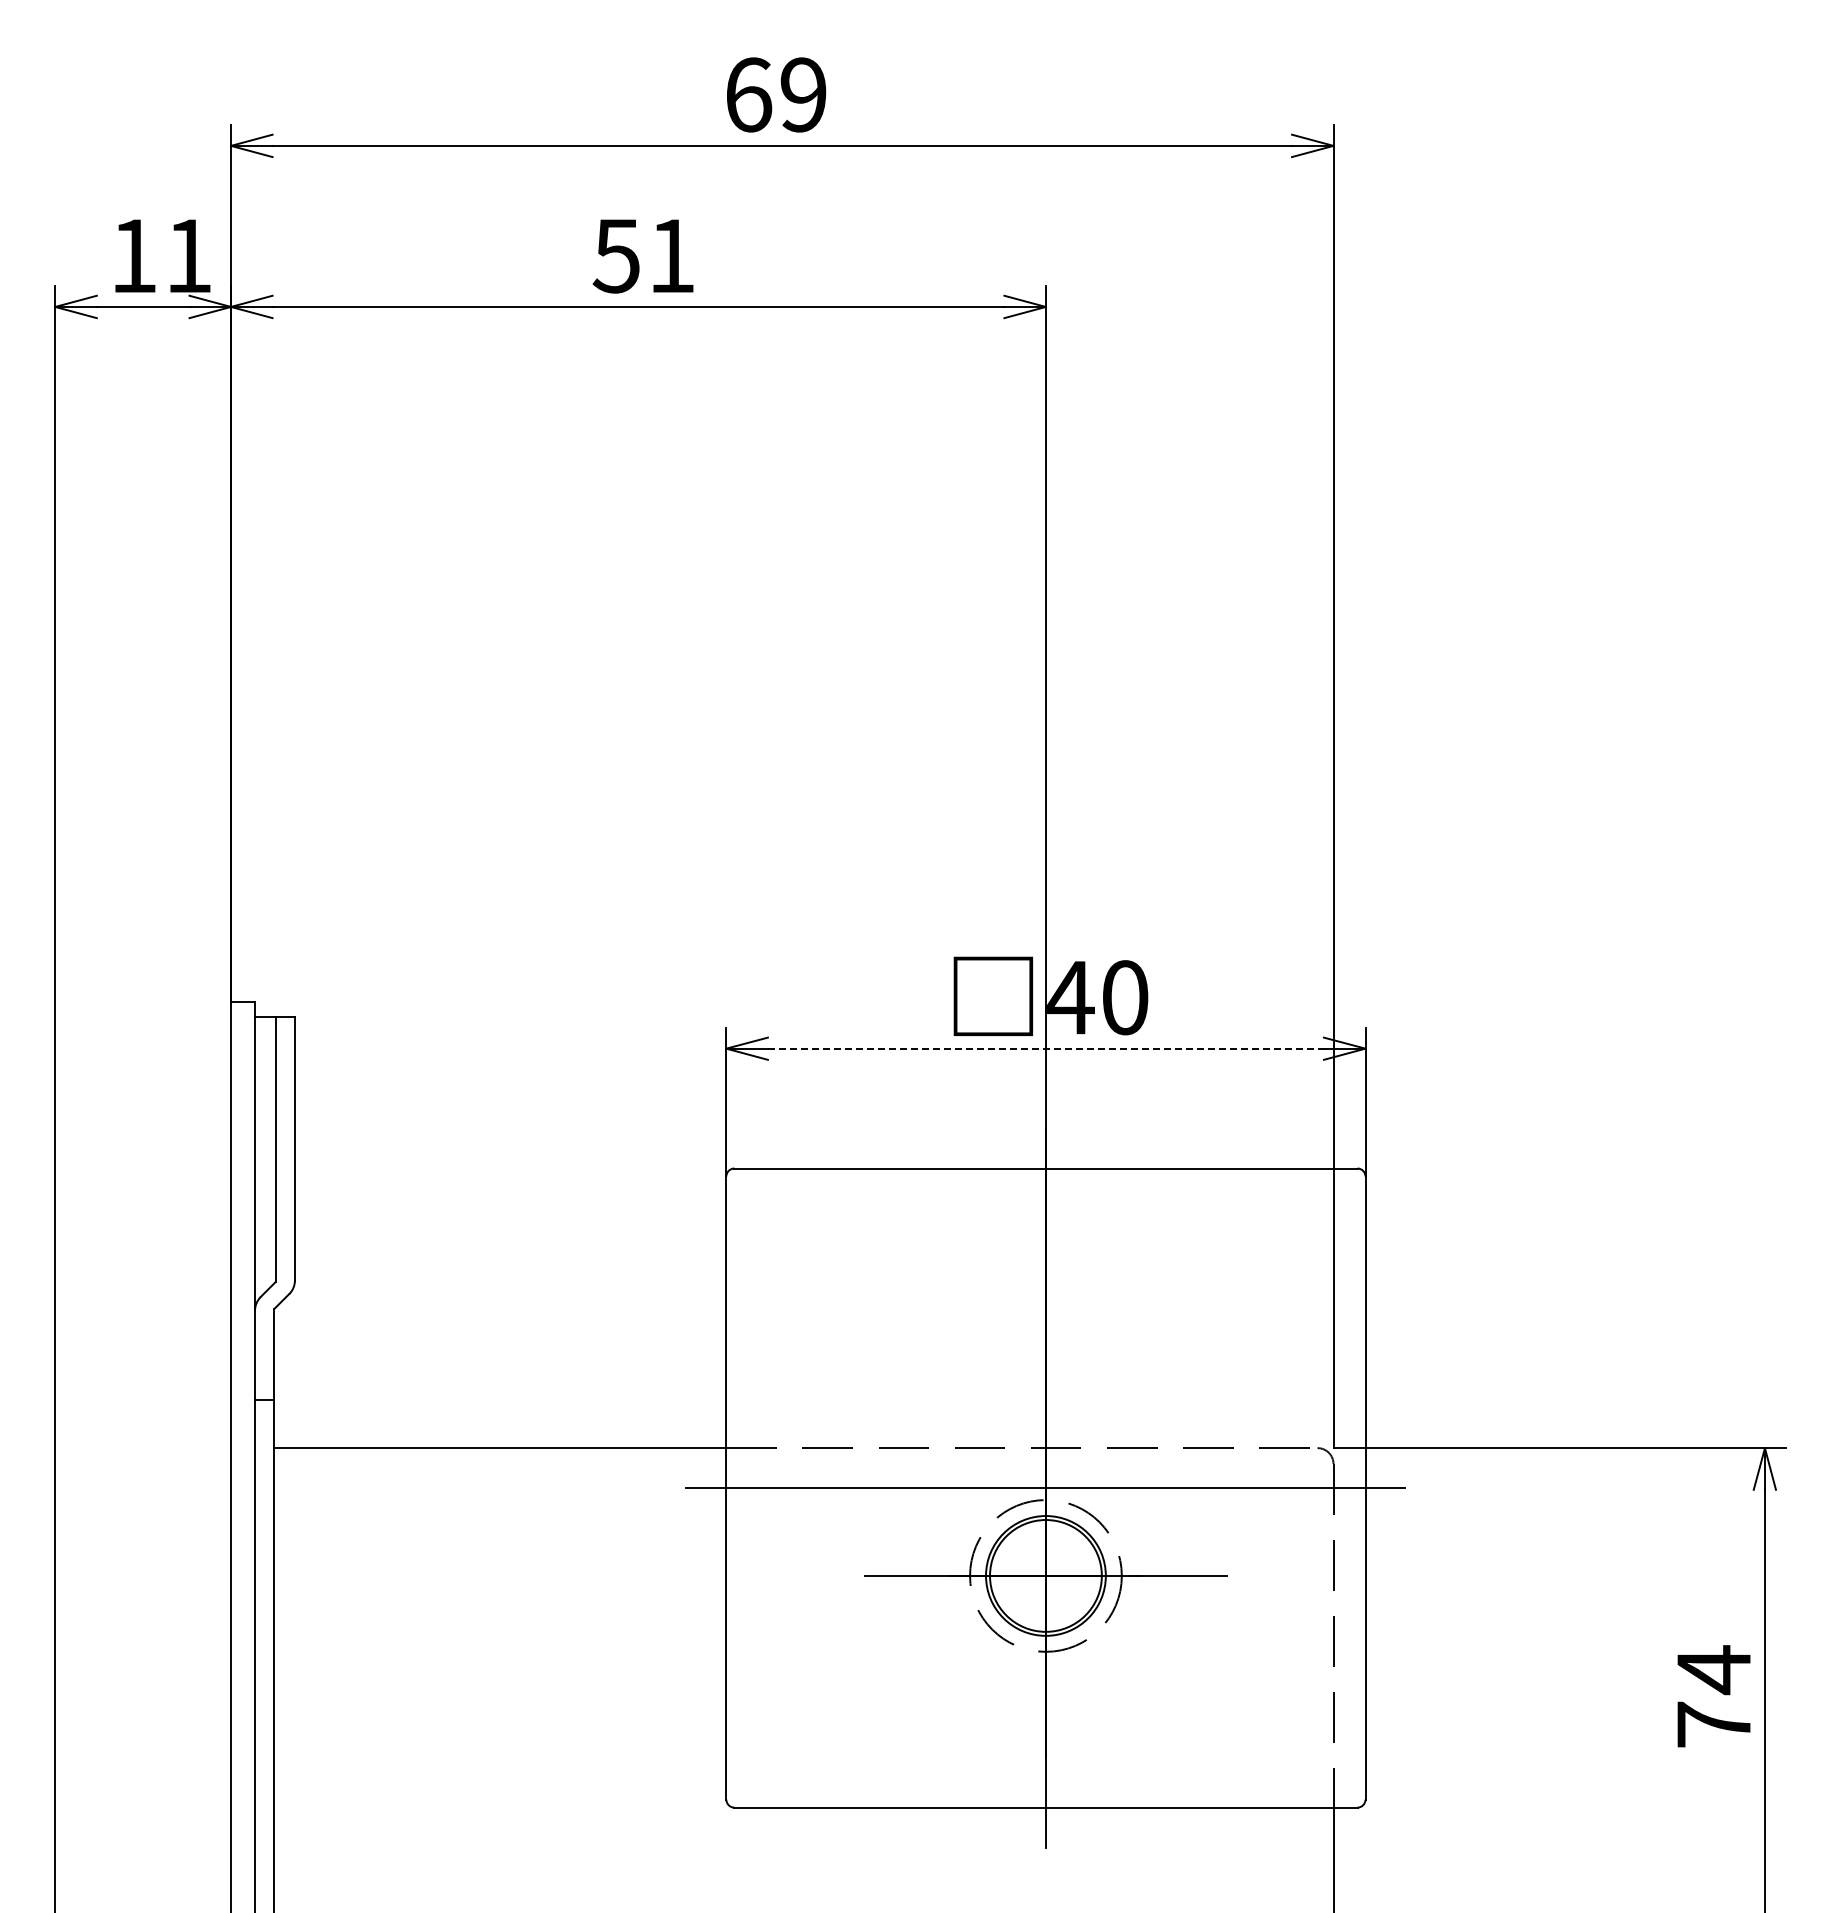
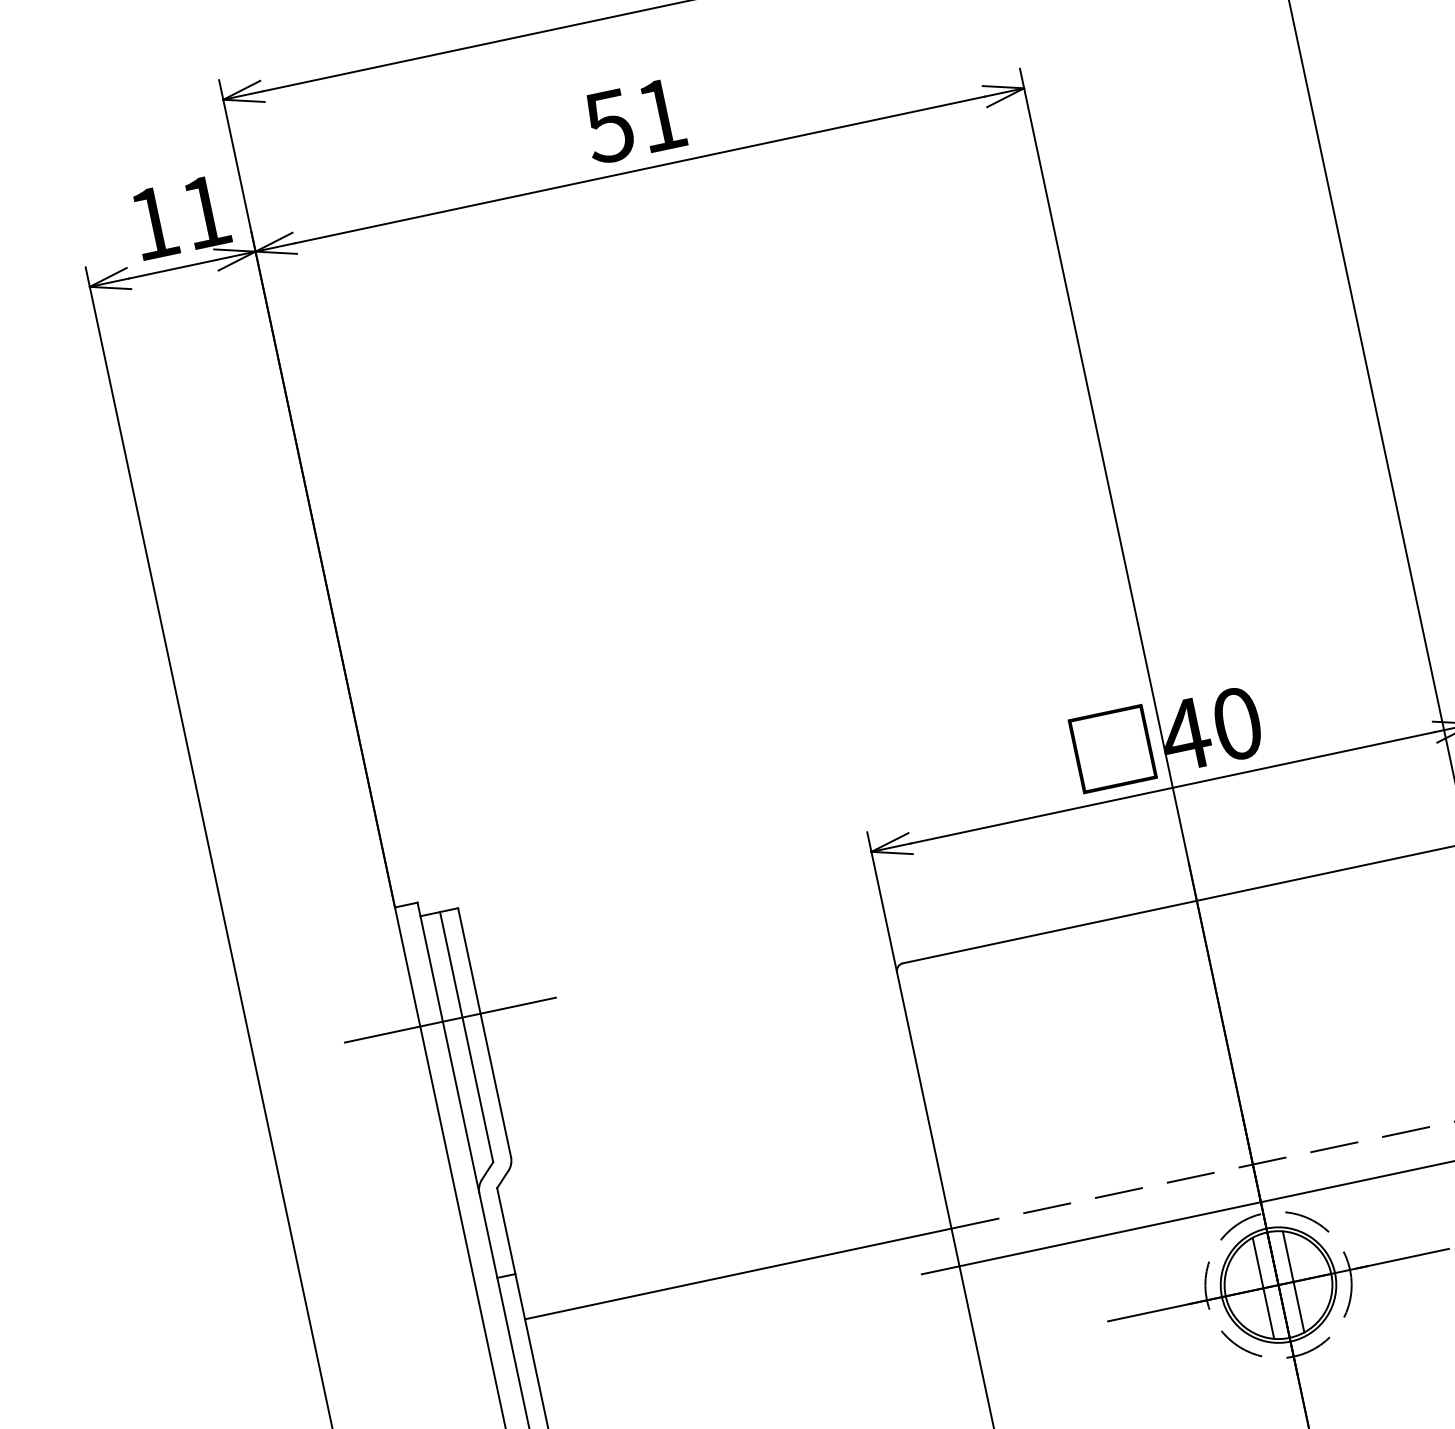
line: (1046, 1048) -> (1173, 787), dashed -> solid
line: (262, 1128) -> (449, 1020), added
line: (1029, 1575) -> (1262, 1287), added
line: (1061, 1575) -> (1293, 1281), added

